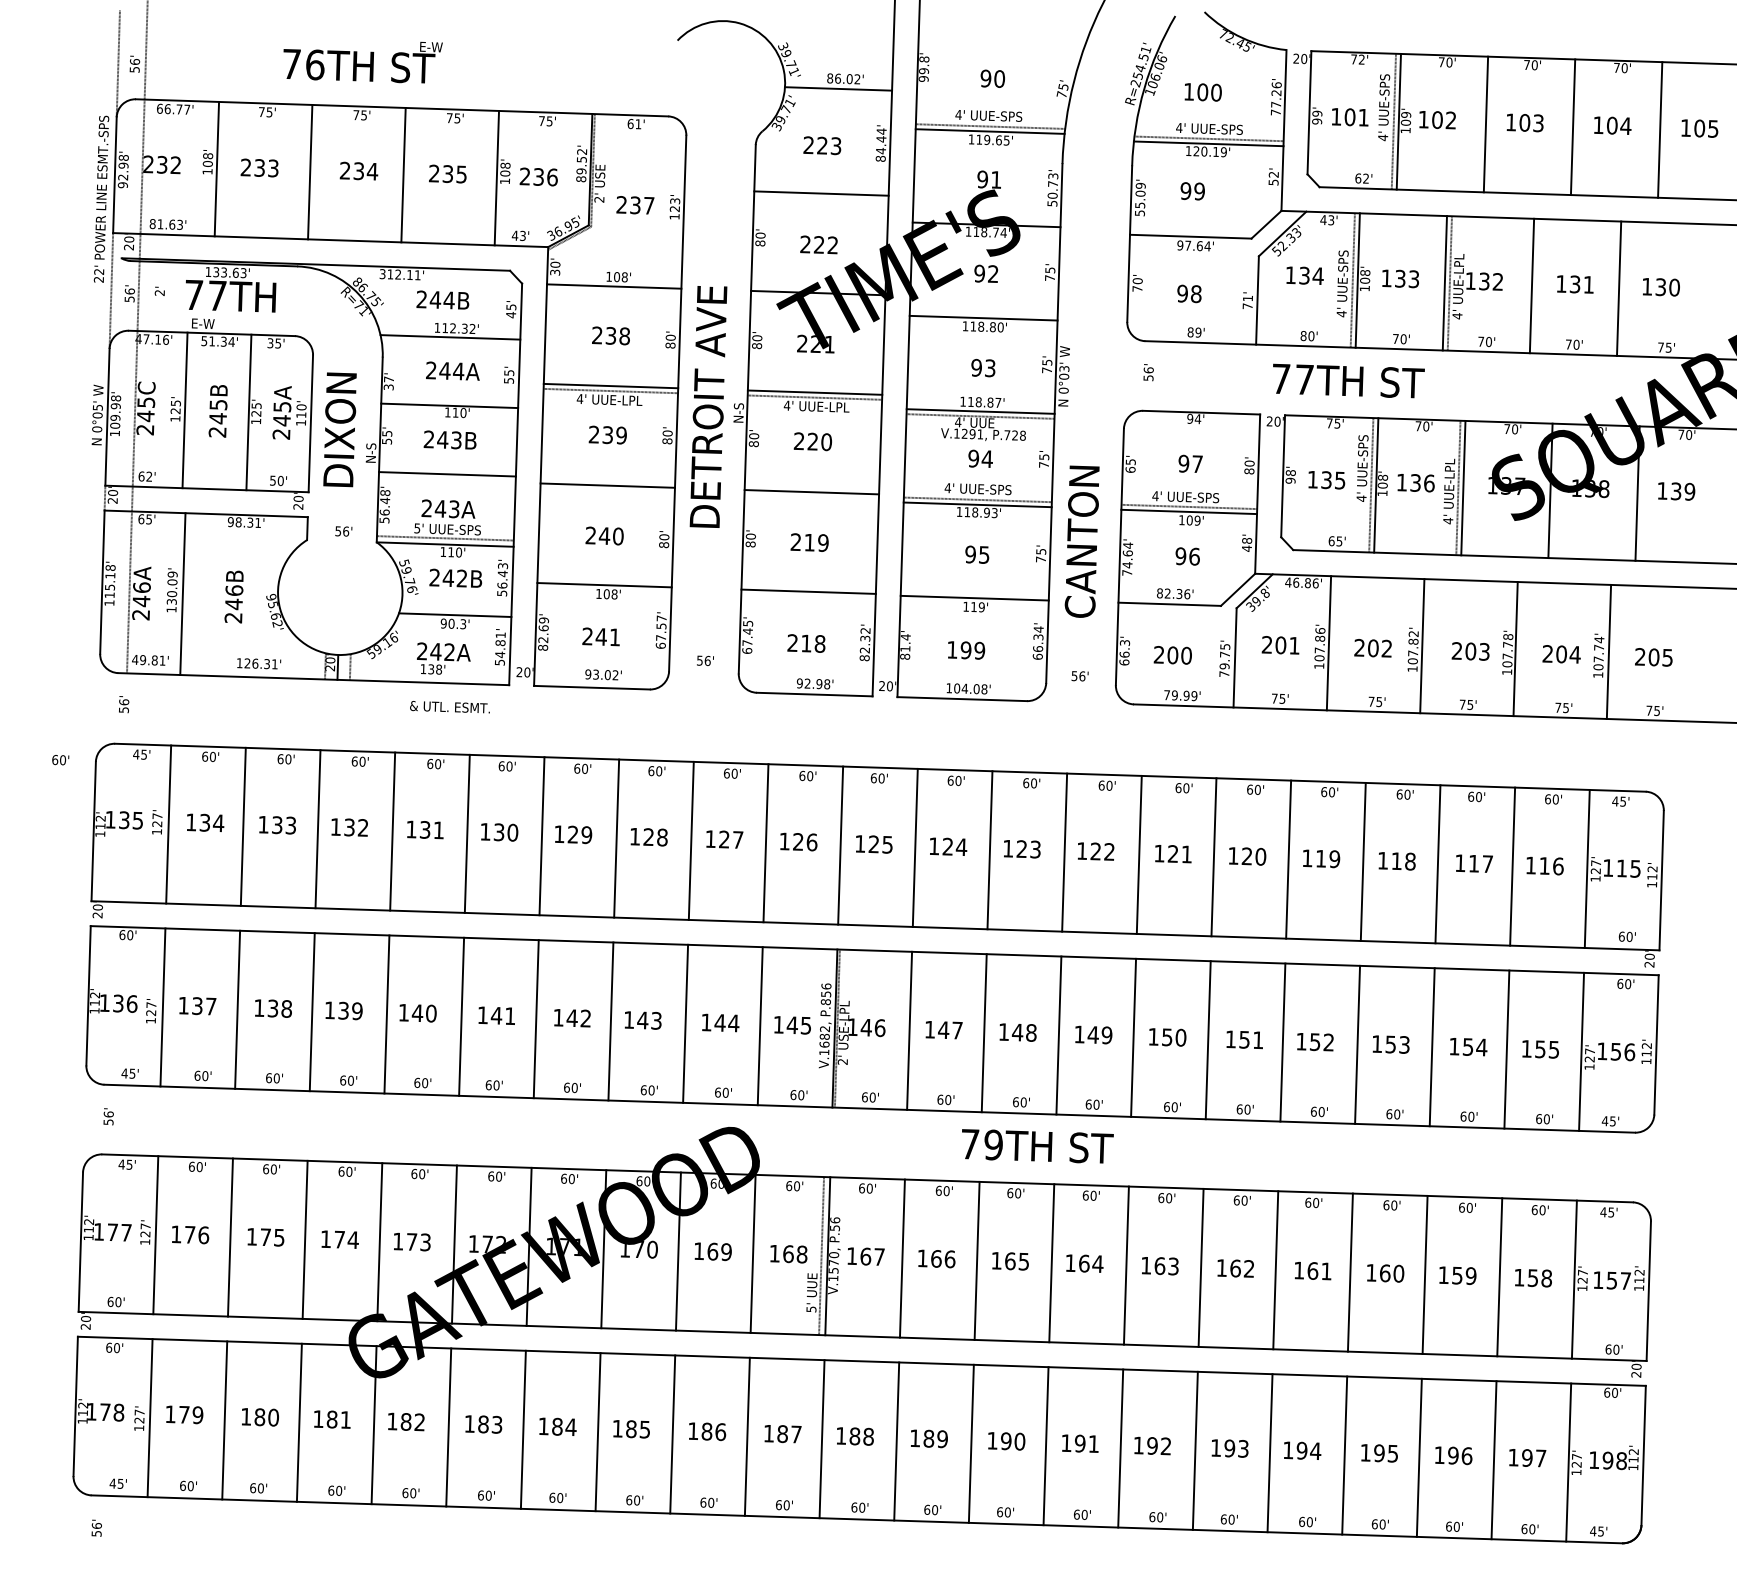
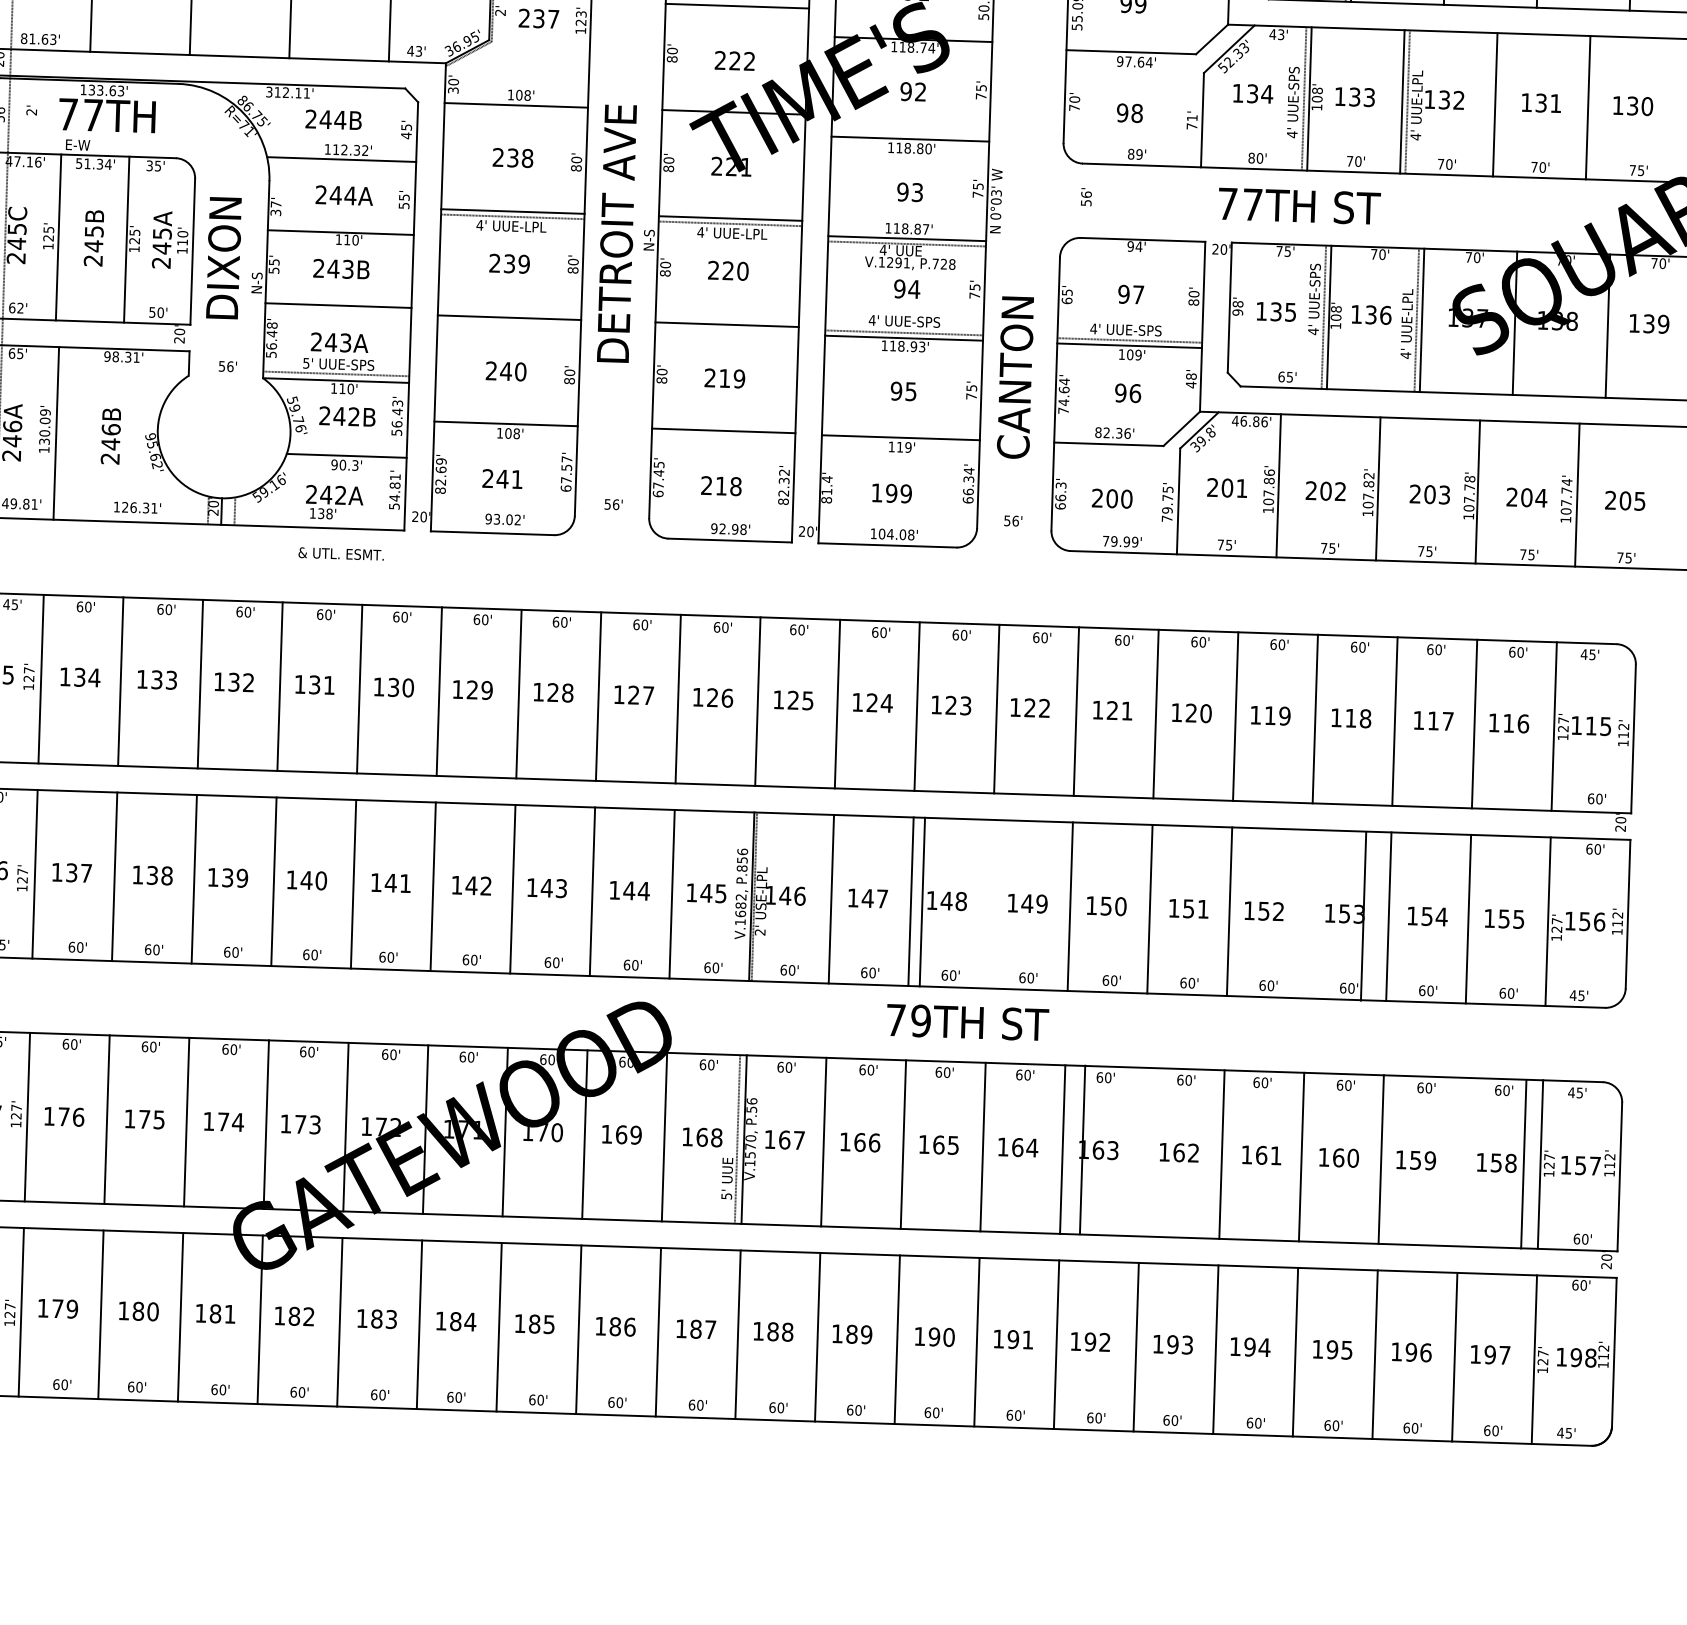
line: (1058, 1035) -> (921, 902), moved
line: (1357, 1044) -> (1363, 915), moved
line: (1200, 1267) -> (1081, 1149), moved
line: (1499, 1277) -> (1523, 1164), moved

